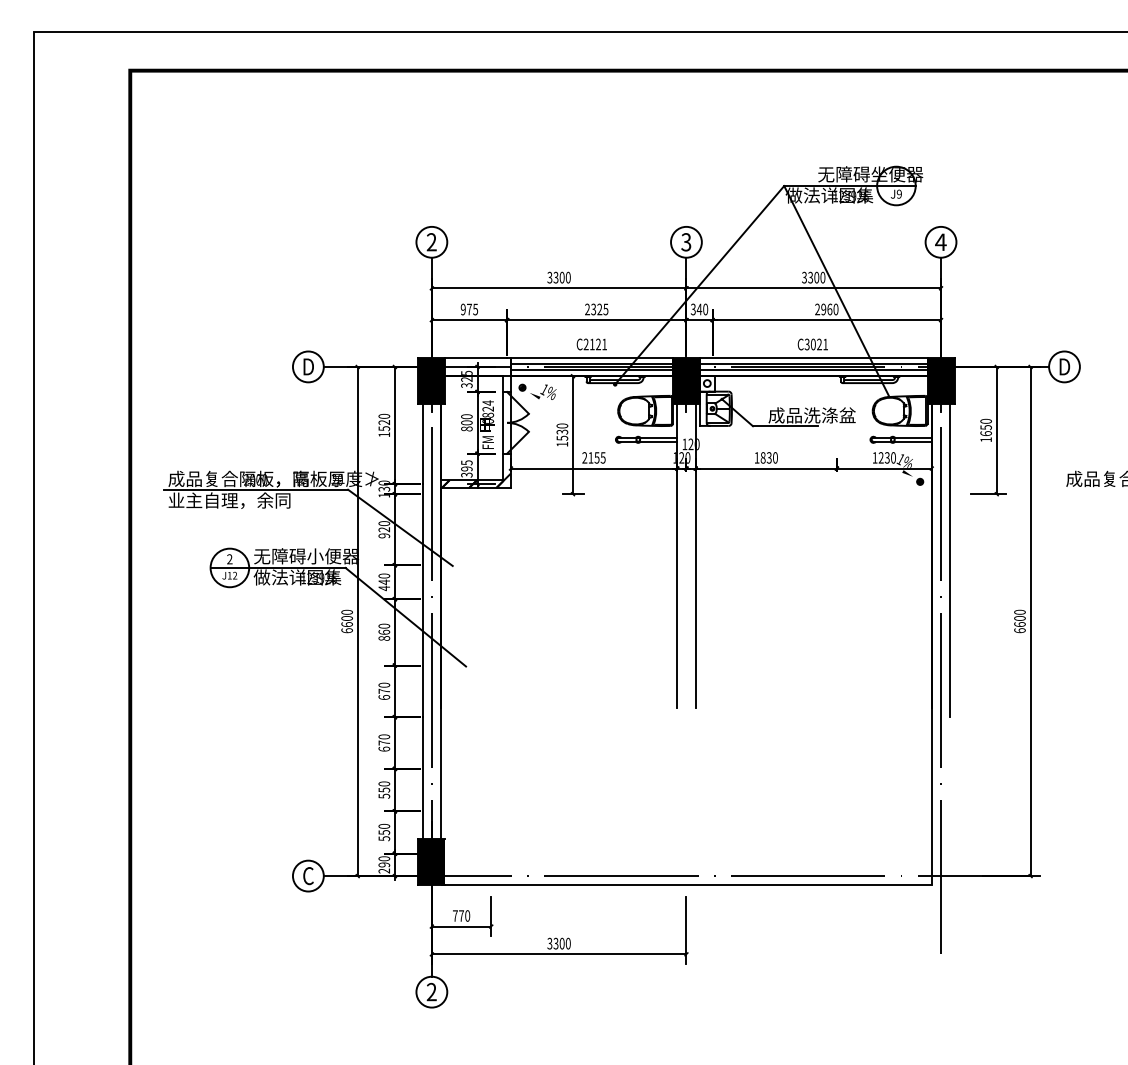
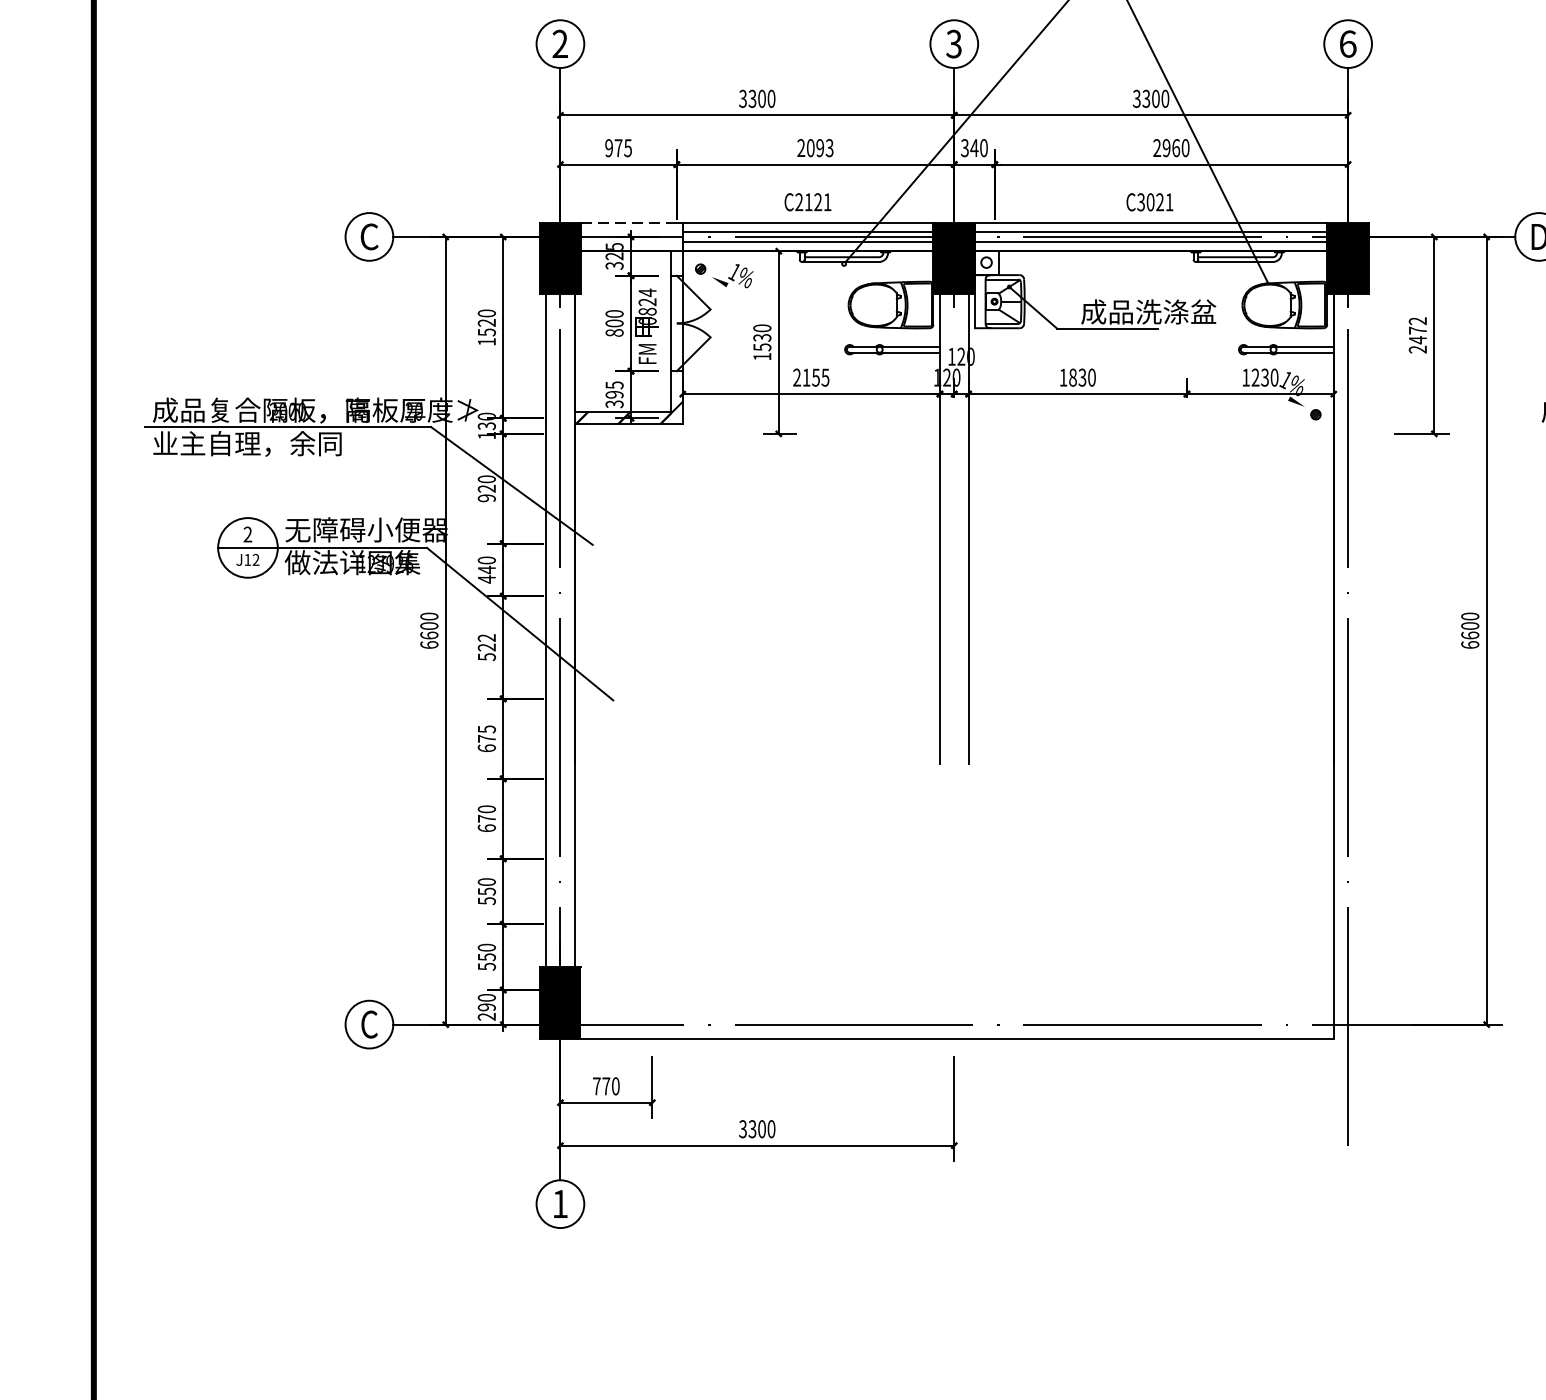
text: (940, 242) -> (1347, 44), 4 -> 6
text: (599, 309) -> (819, 148), 2325 -> 2093
line: (476, 357) -> (629, 222), solid -> dashed
text: (308, 366) -> (369, 236), D -> C
text: (985, 430) -> (1416, 335), 1650 -> 2472
line: (950, 560) -> (1362, 536), removed
text: (384, 631) -> (487, 646), 860 -> 522
text: (383, 684) -> (485, 728), 670 -> 675
text: (431, 991) -> (559, 1203), 2 -> 1

